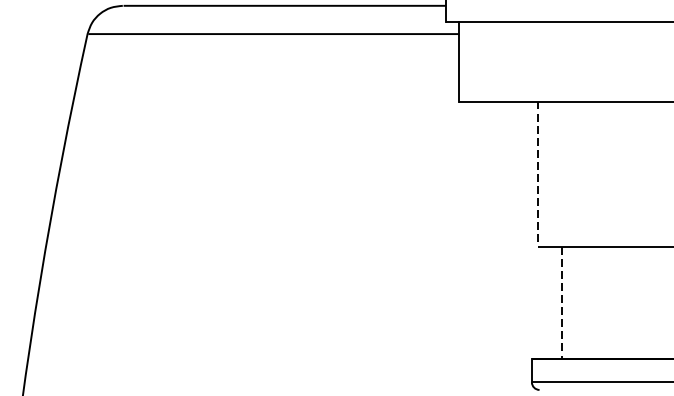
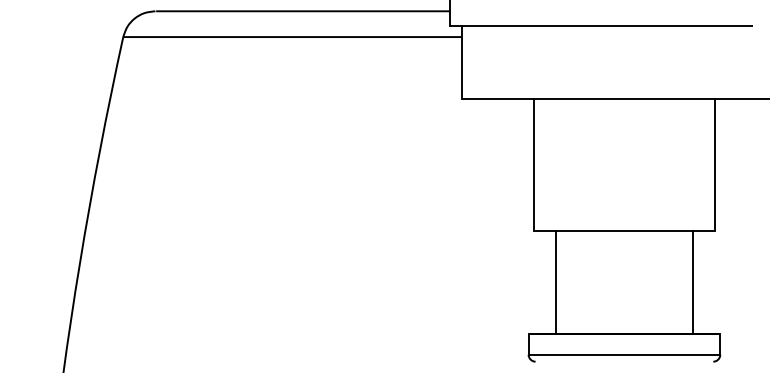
line: (537, 174) -> (533, 165), dashed -> solid
line: (562, 304) -> (556, 283), dashed -> solid

